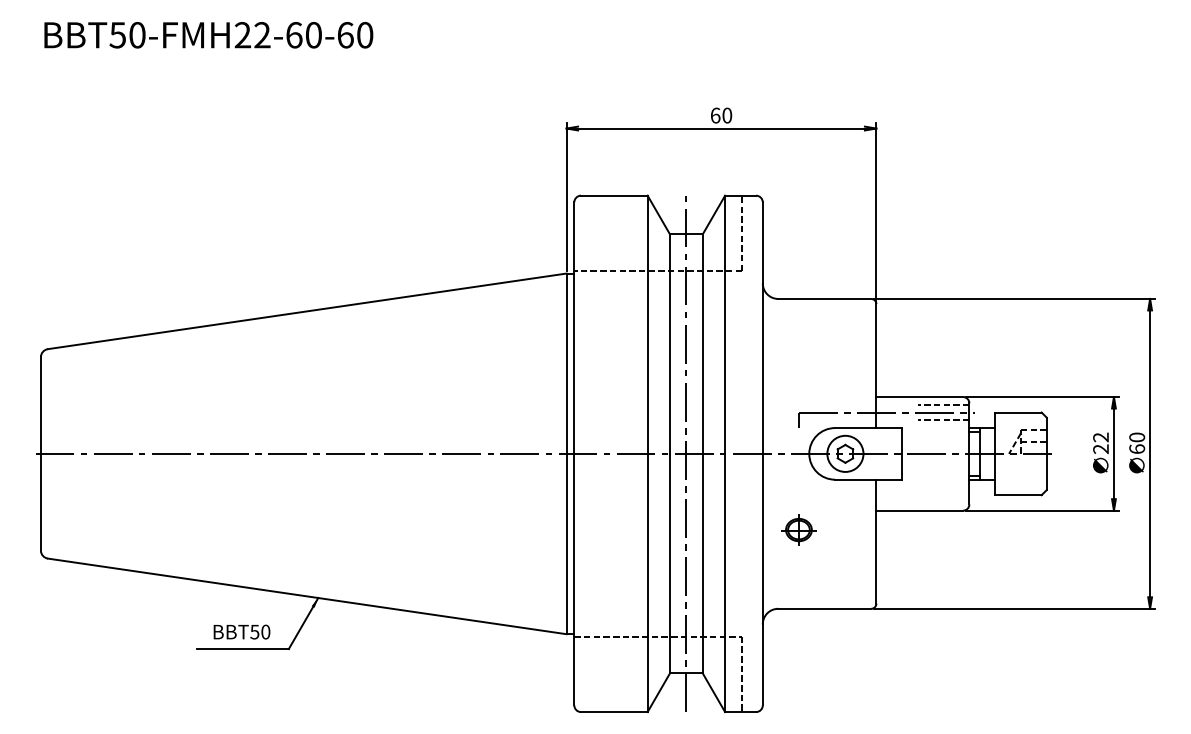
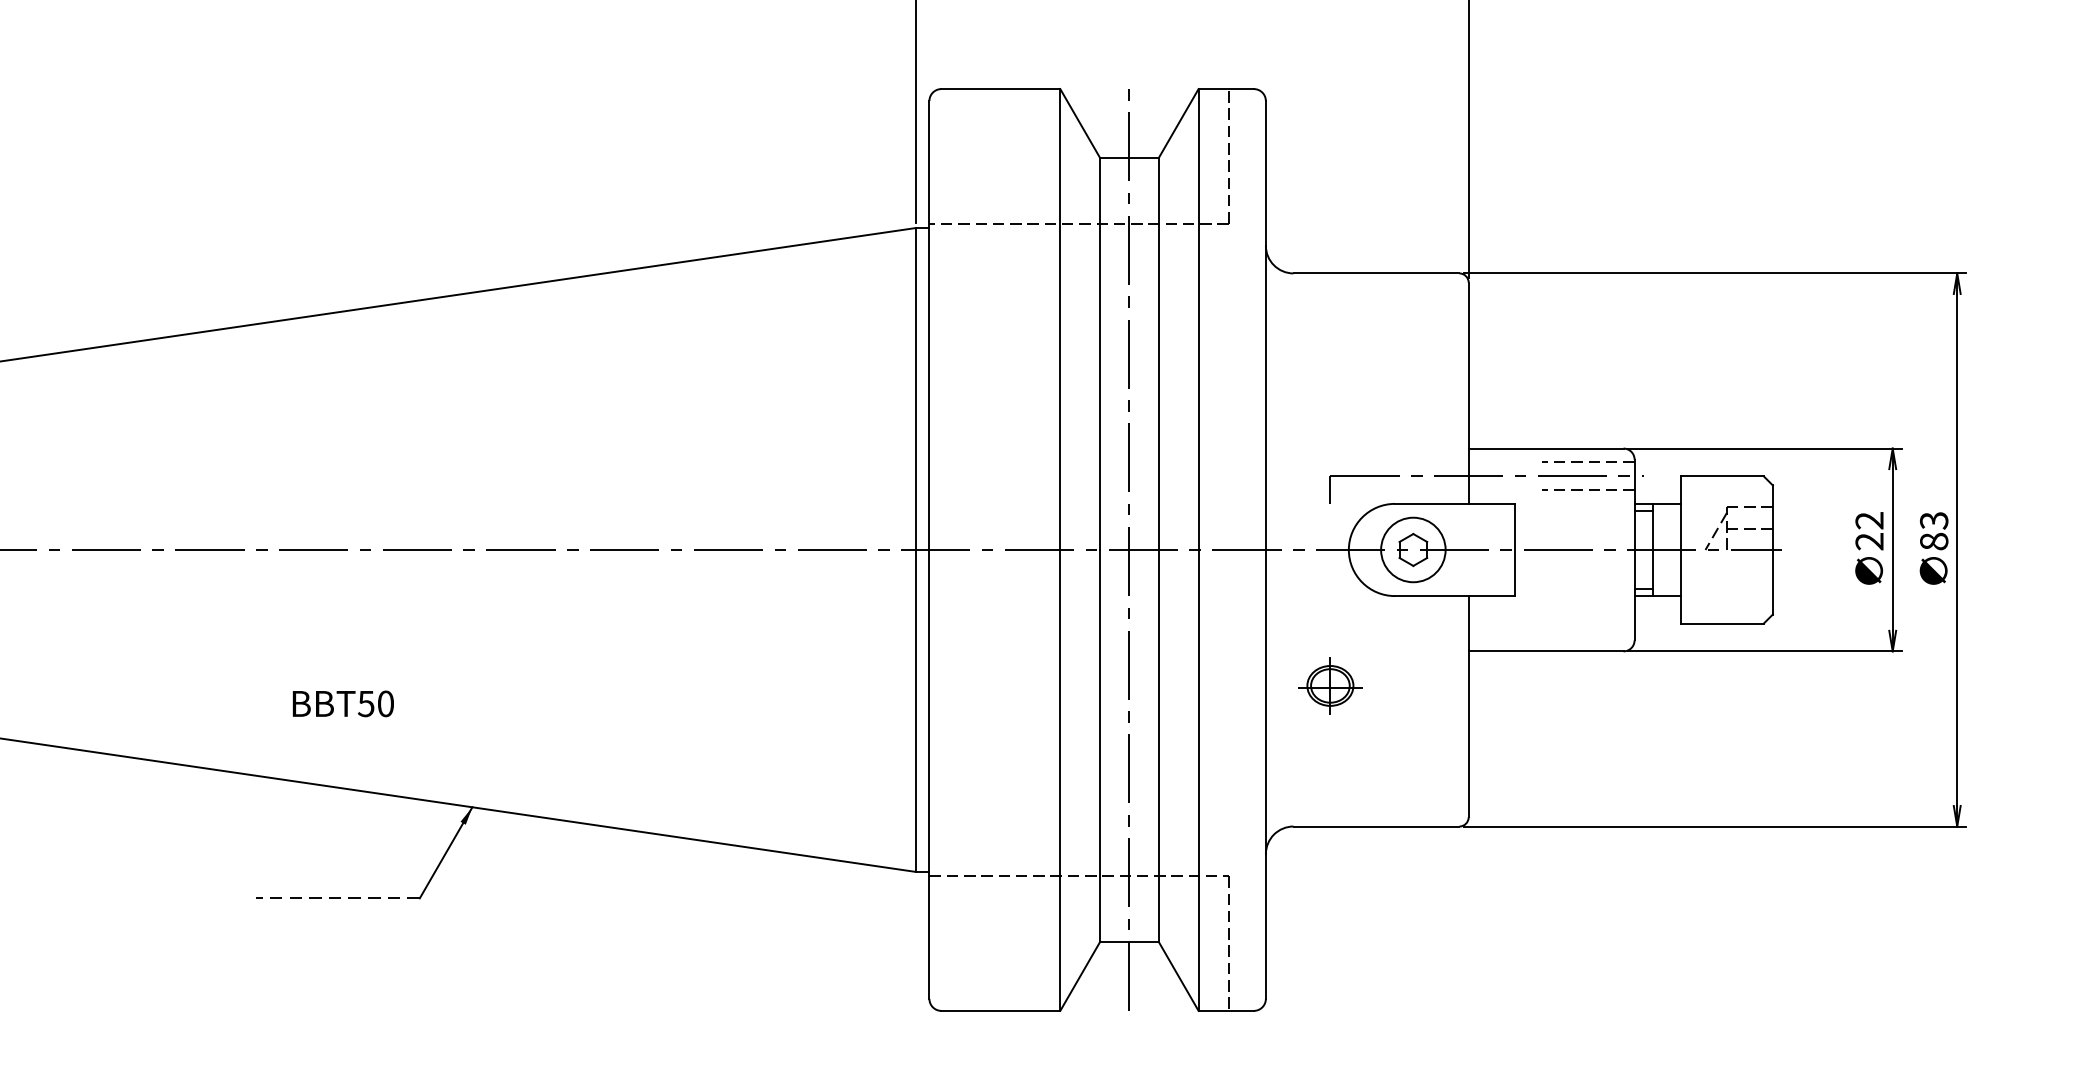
text: (1136, 442) -> (1932, 529), 60 -> 83
text: (241, 631) -> (342, 702), moved
line: (243, 649) -> (338, 899), solid -> dashed

